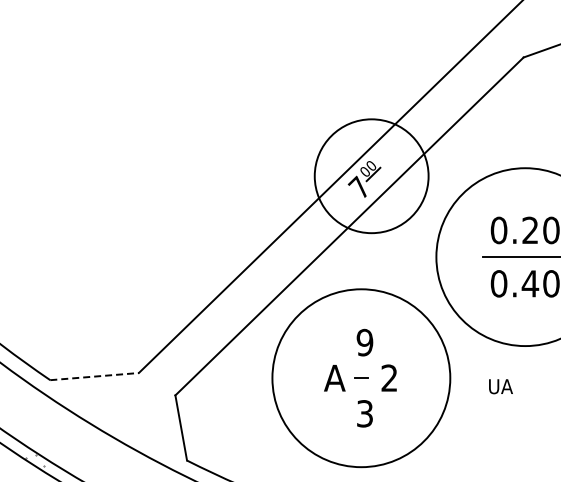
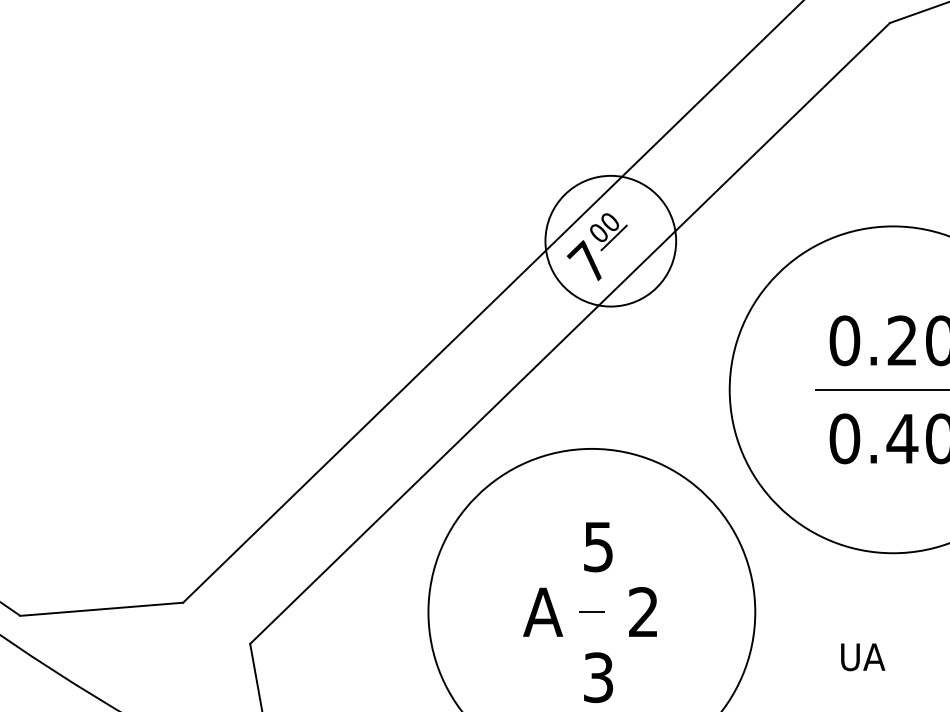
circle: (371, 175) -> (610, 239), size x0.62
text: (364, 342) -> (597, 546), 9 -> 5
line: (95, 376) -> (103, 609), dashed -> solid
text: (500, 386) -> (862, 656), moved

